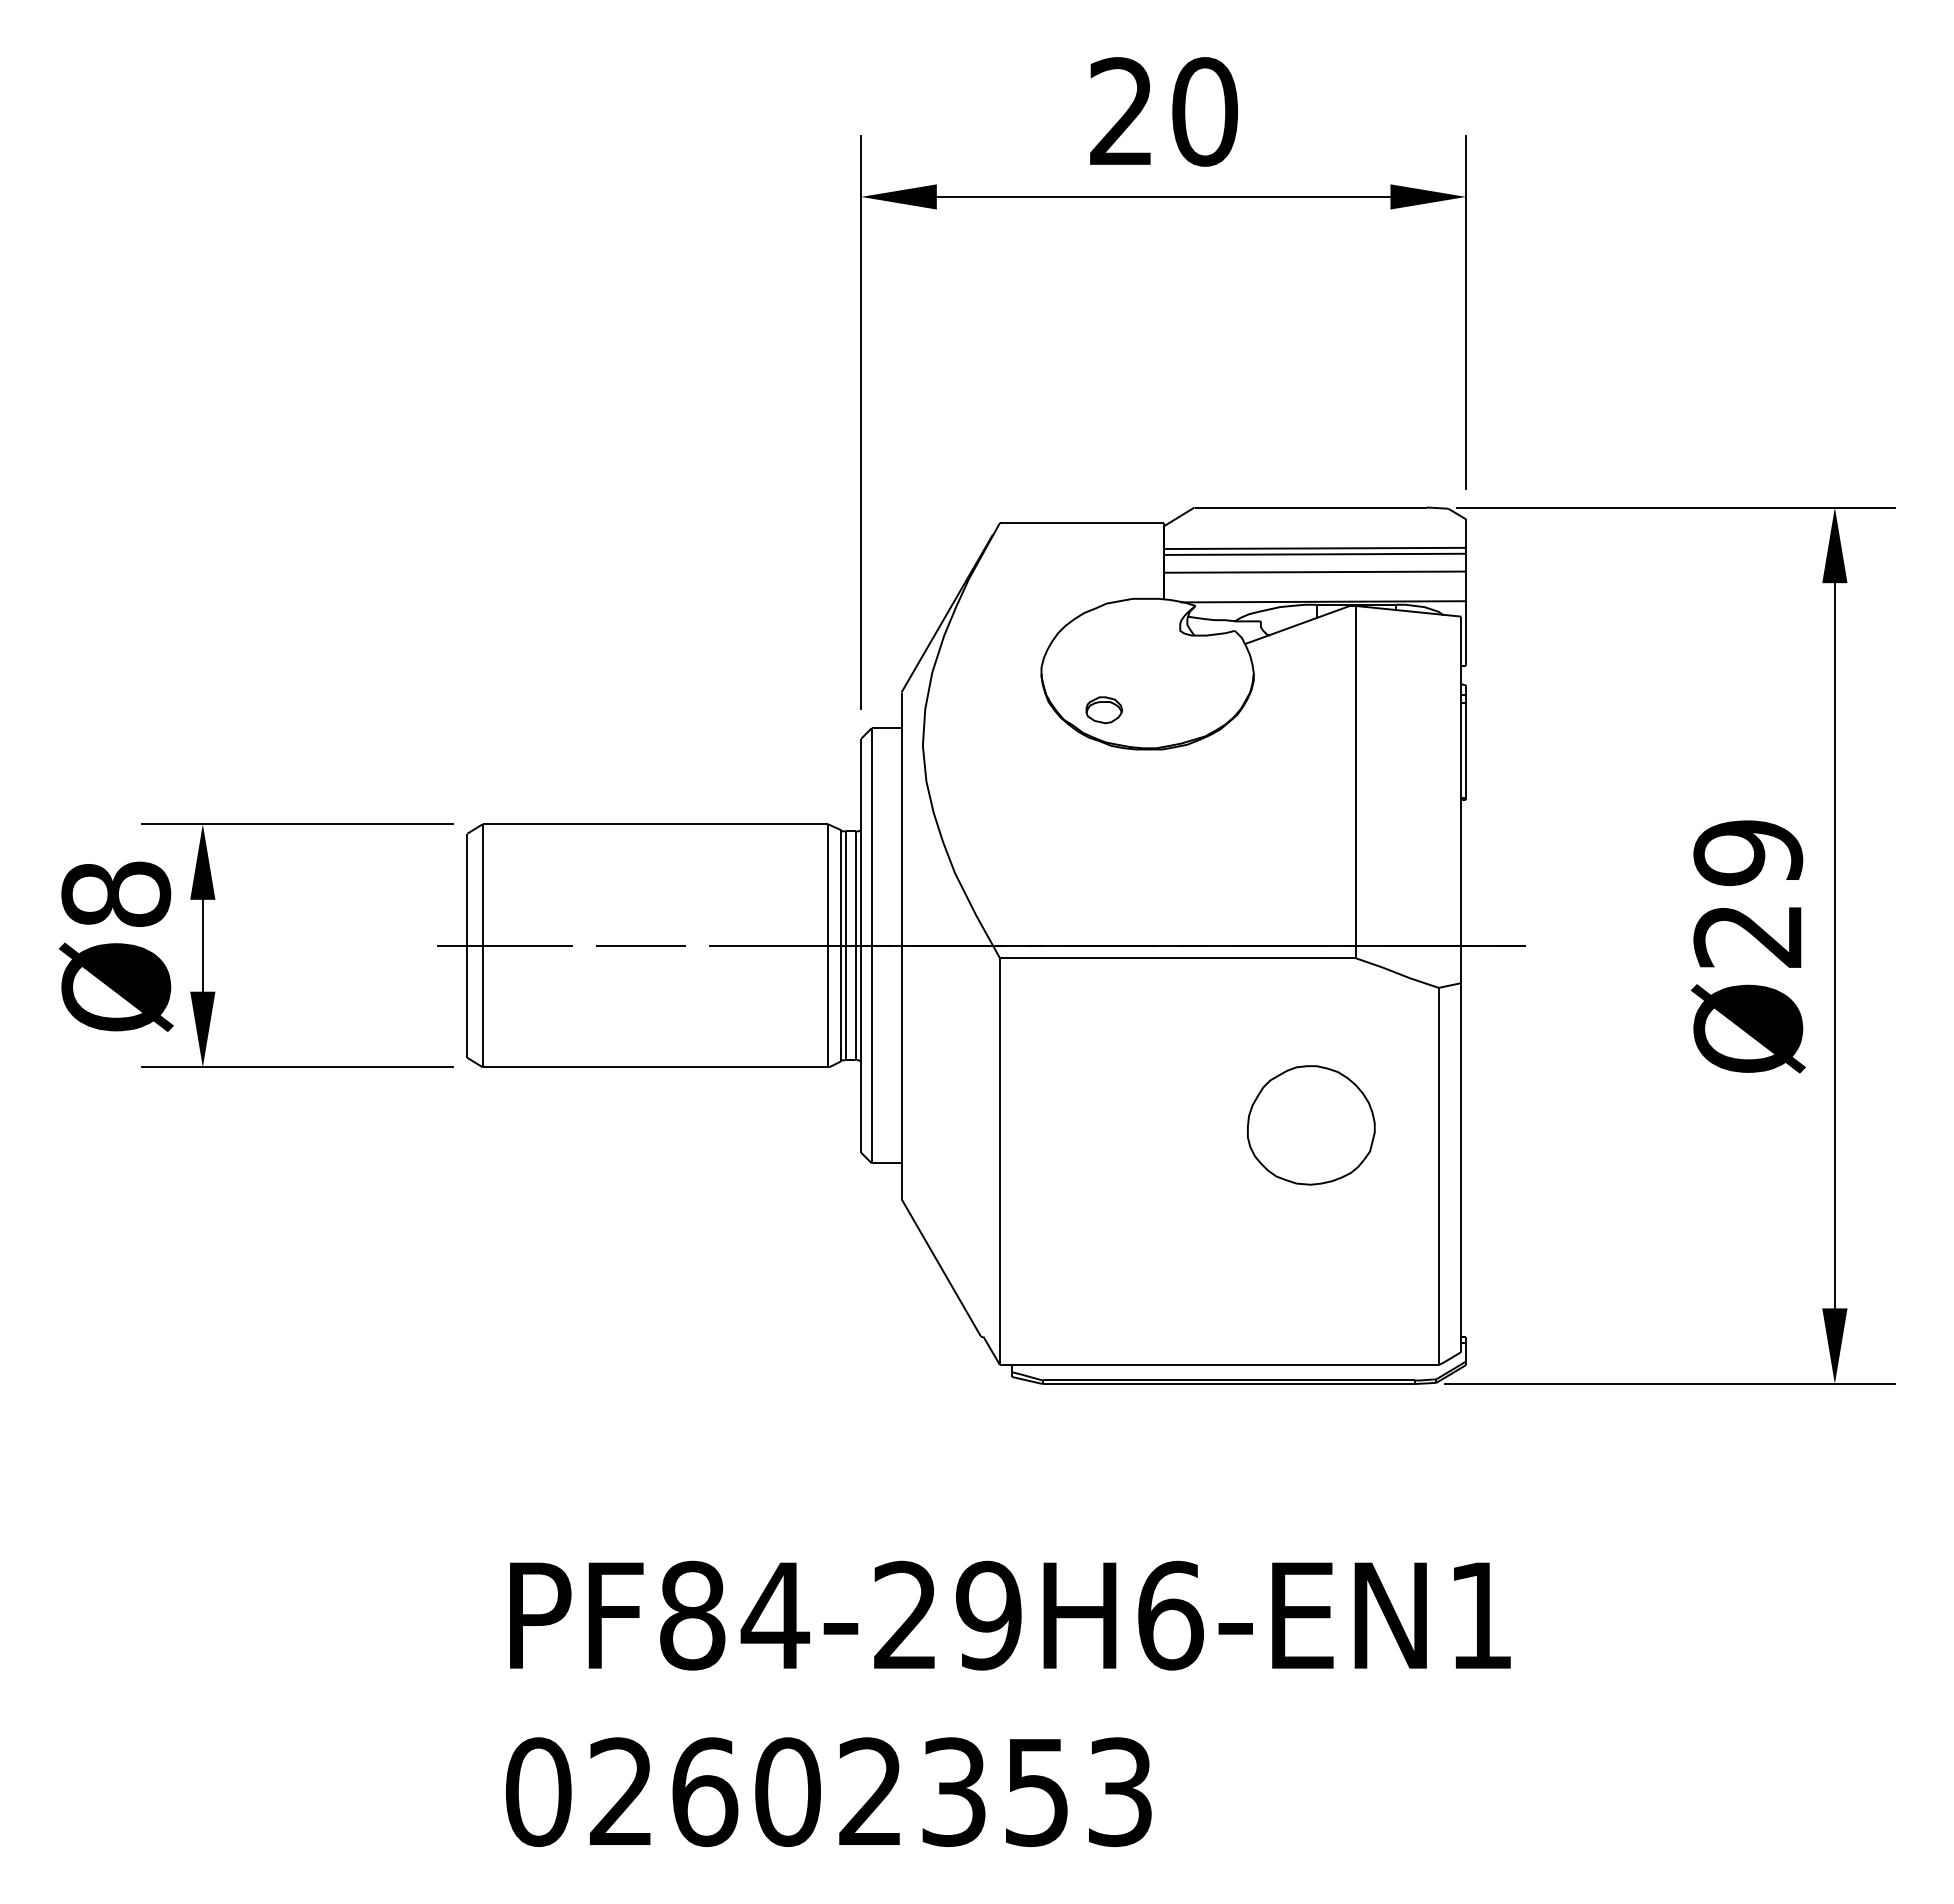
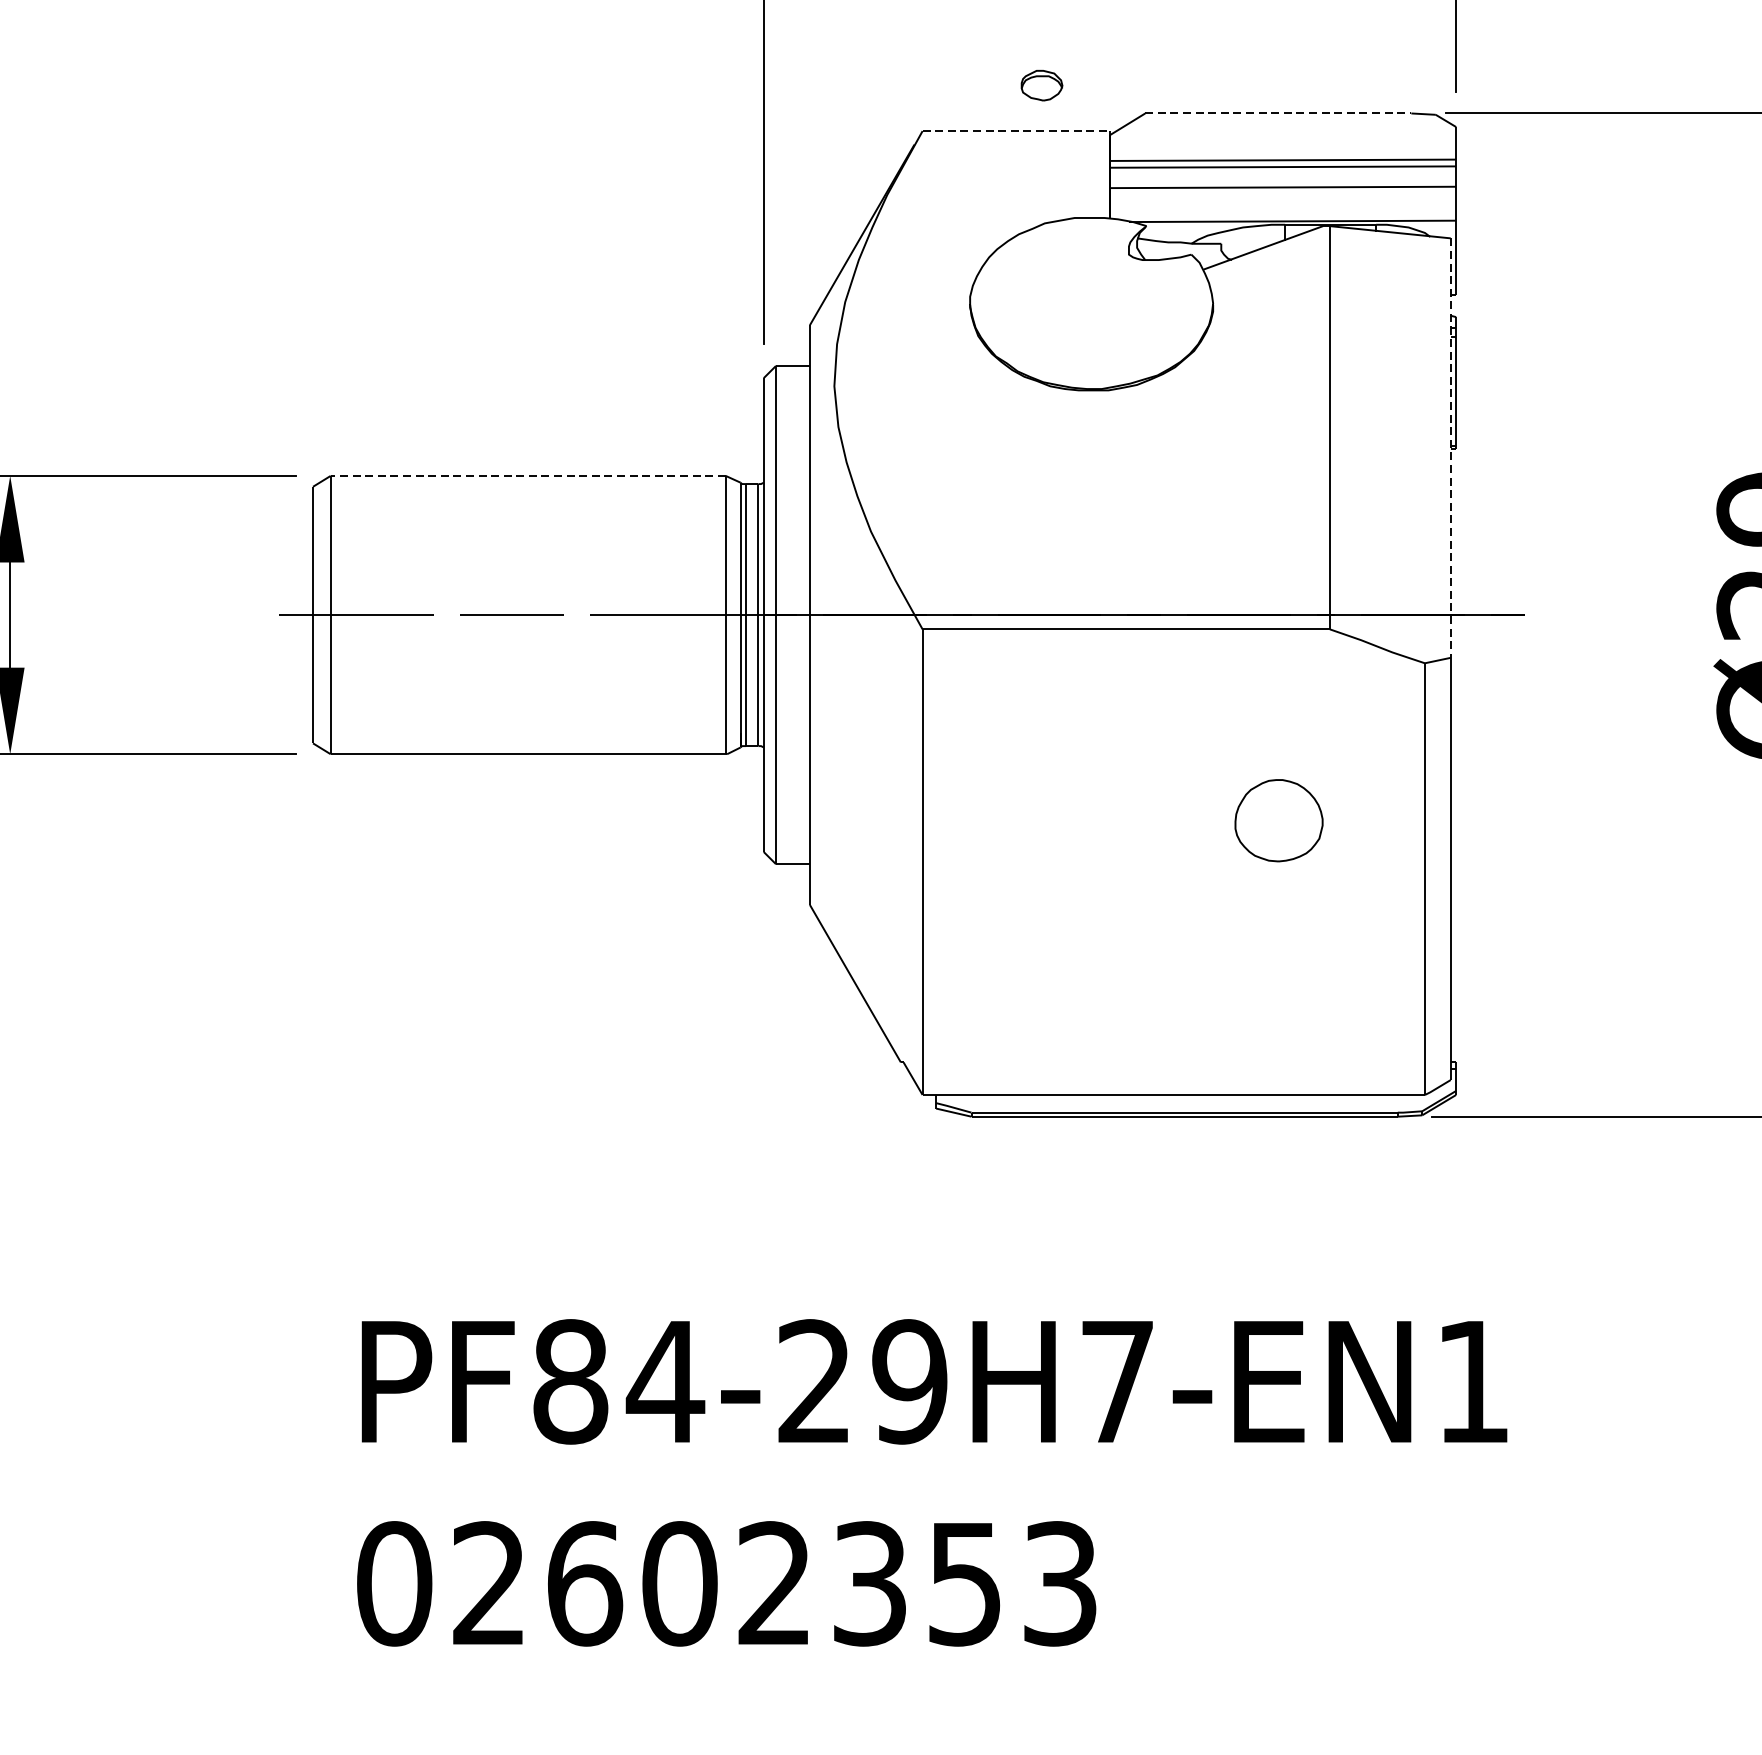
line: (1311, 507) -> (1279, 113), solid -> dashed
line: (1081, 522) -> (1015, 130), solid -> dashed
part: (1103, 710) -> (1041, 85), moved
line: (1461, 800) -> (1450, 448), solid -> dashed
line: (655, 824) -> (528, 476), solid -> dashed
part: (1311, 1125) -> (1279, 820), size x0.6
text: (1170, 1615) -> (1117, 1381), PF84-29H6-EN1 -> PF84-29H7-EN1

